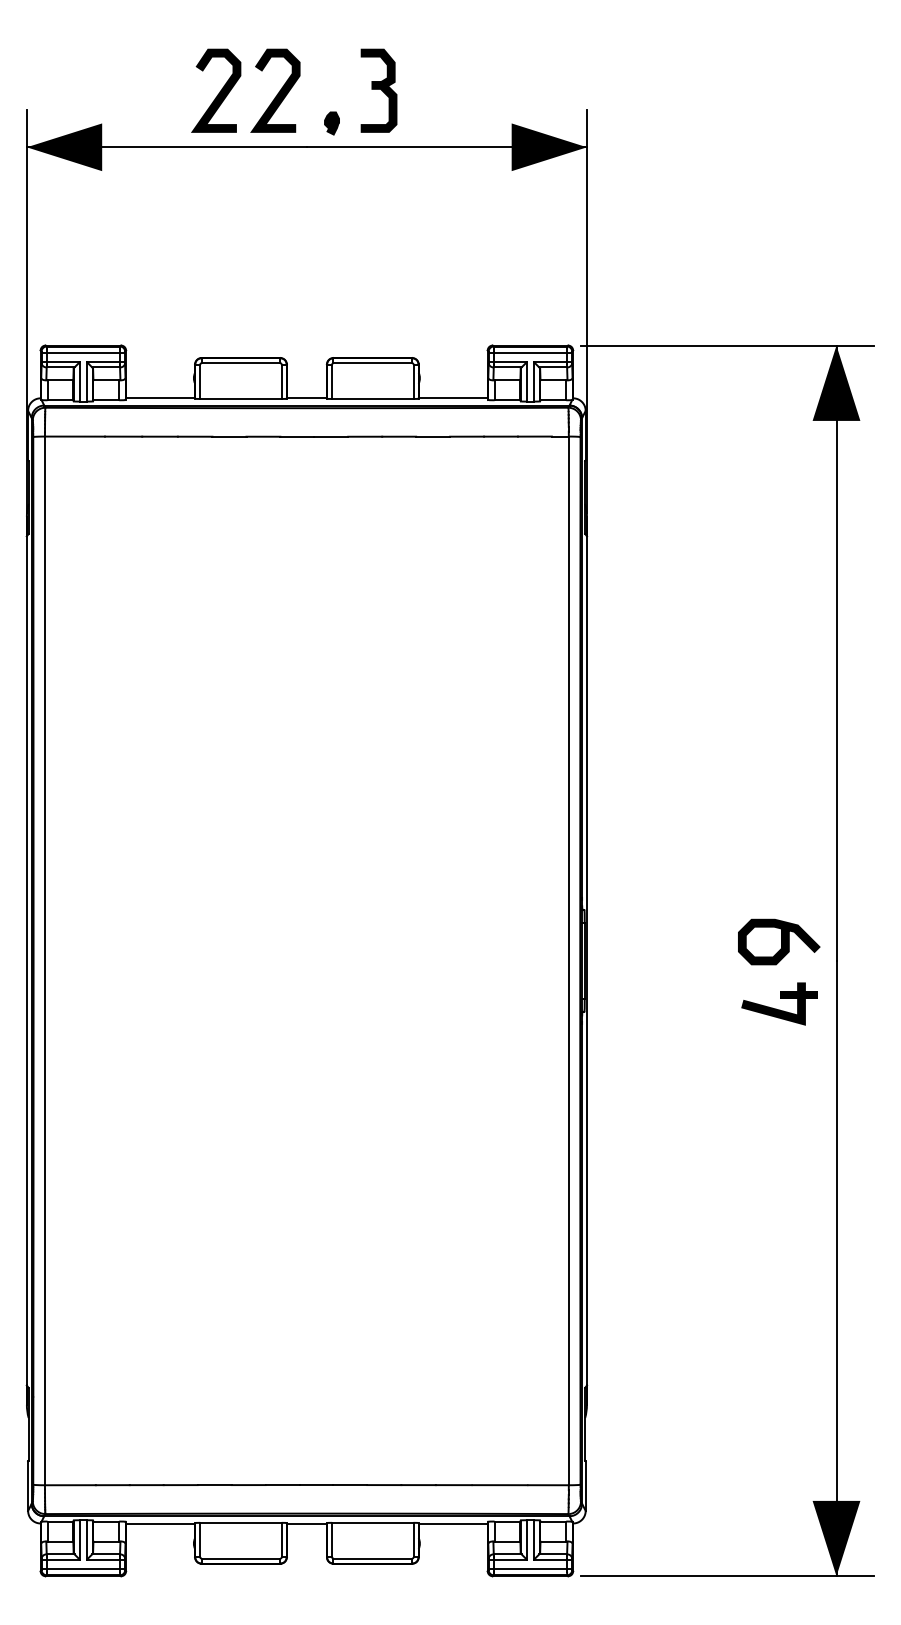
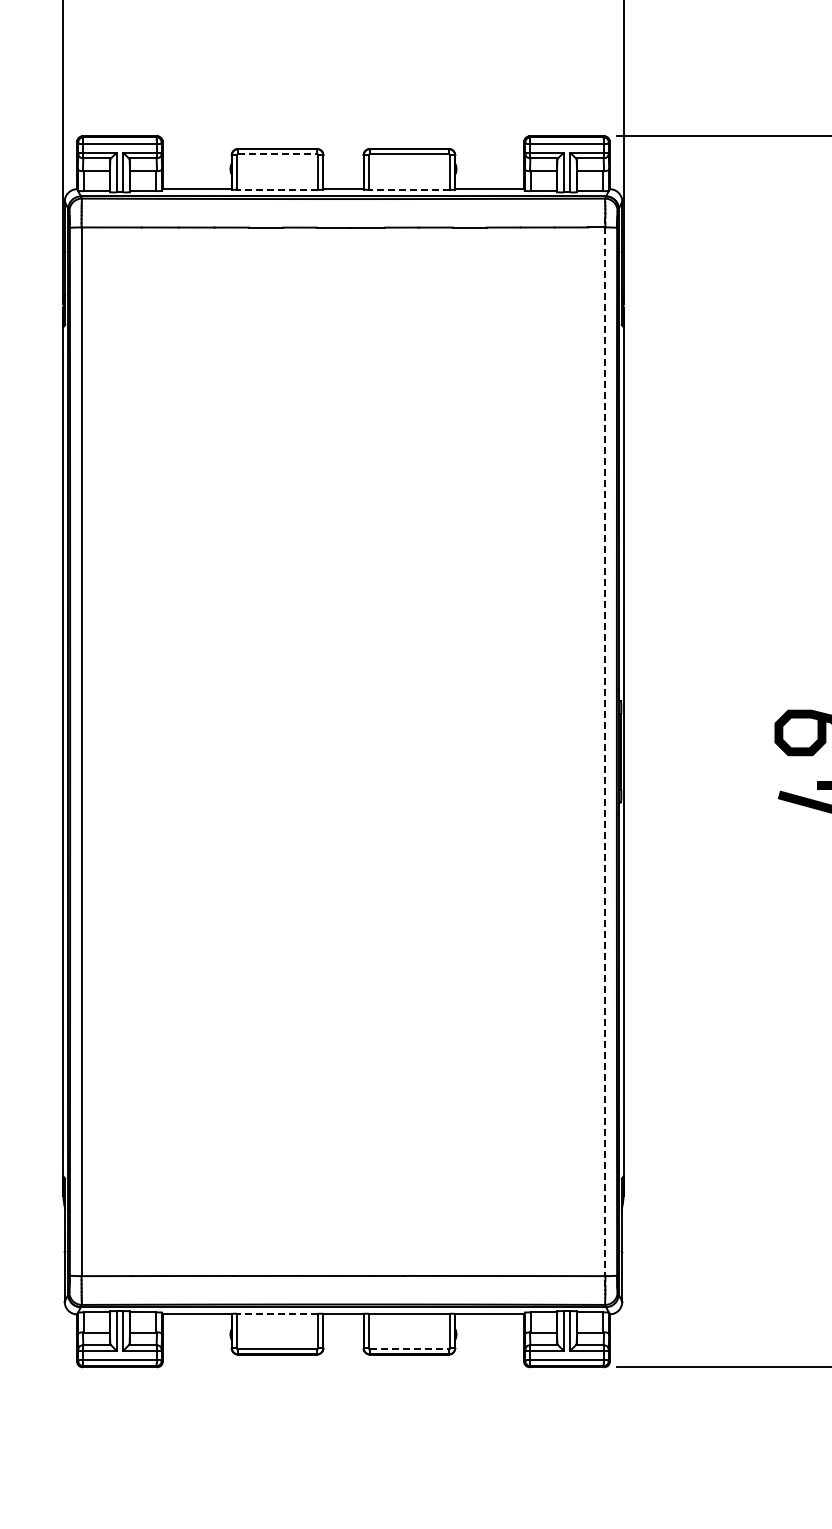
line: (241, 363) -> (278, 154), solid -> dashed
line: (240, 398) -> (277, 189), solid -> dashed
line: (372, 398) -> (409, 189), solid -> dashed
line: (568, 961) -> (605, 752), solid -> dashed
line: (240, 1522) -> (277, 1313), solid -> dashed
line: (373, 1558) -> (410, 1349), solid -> dashed

